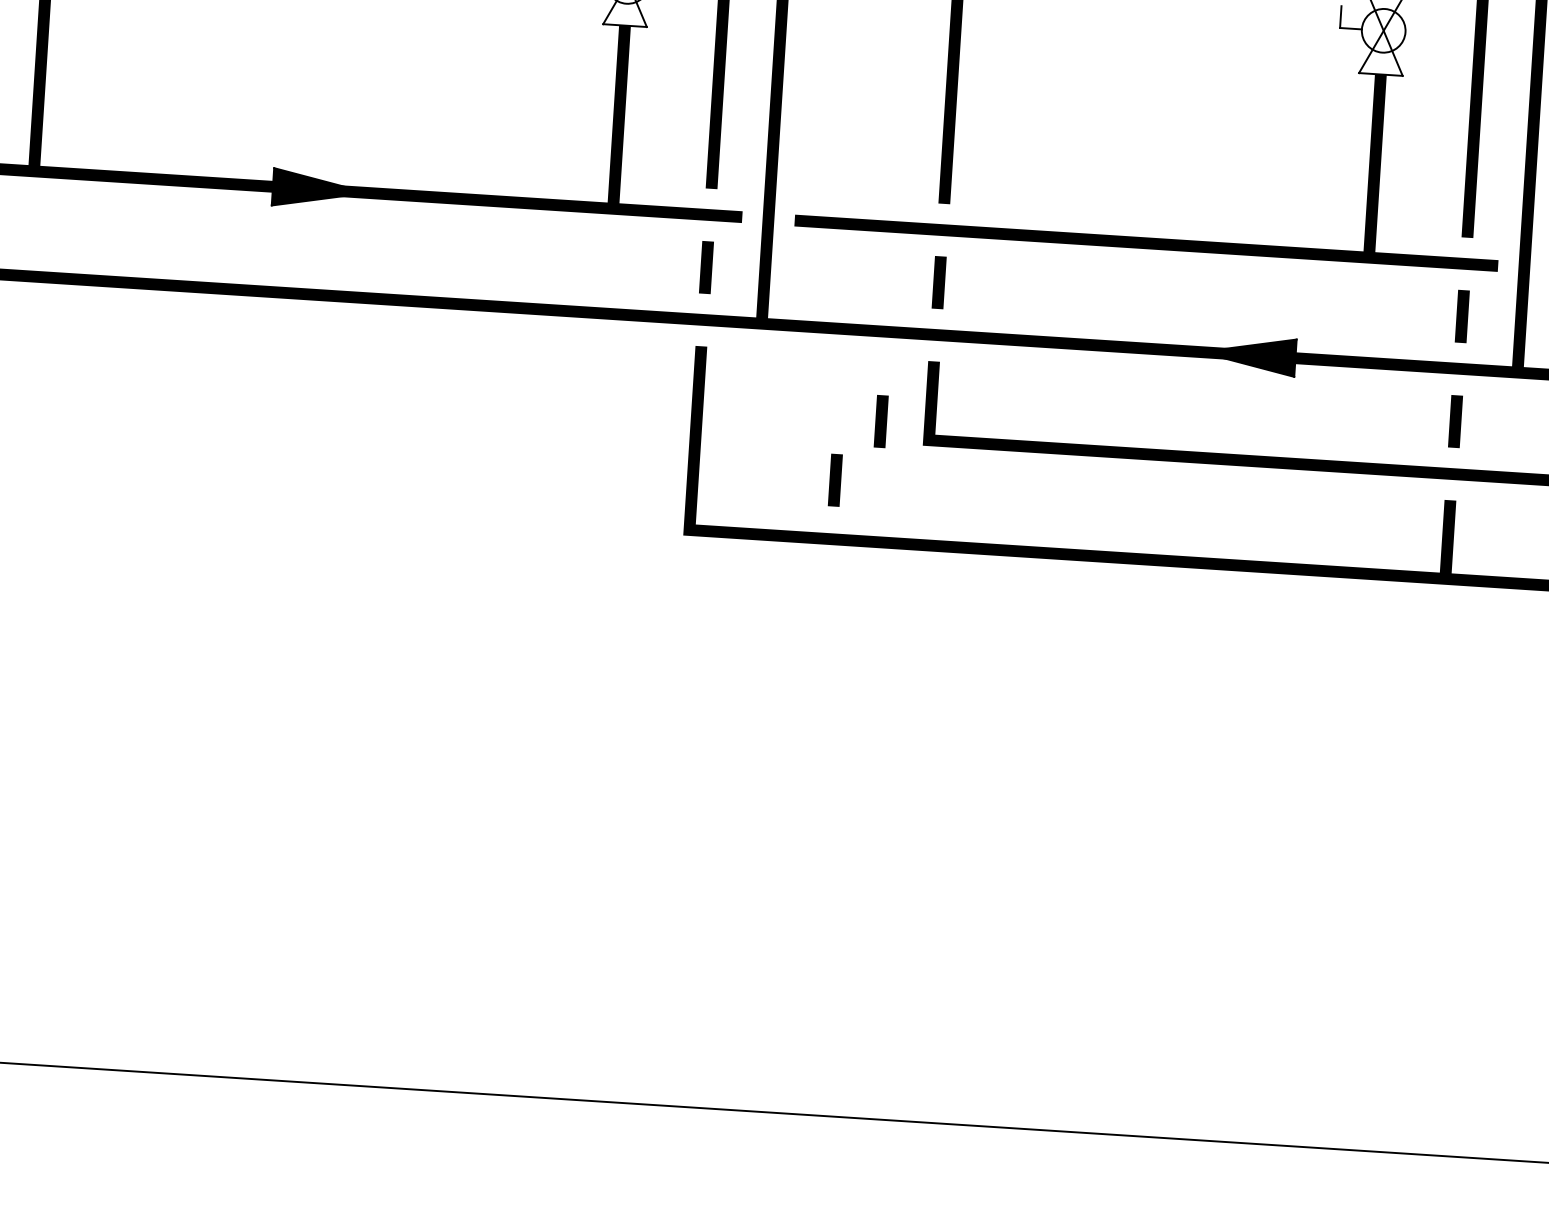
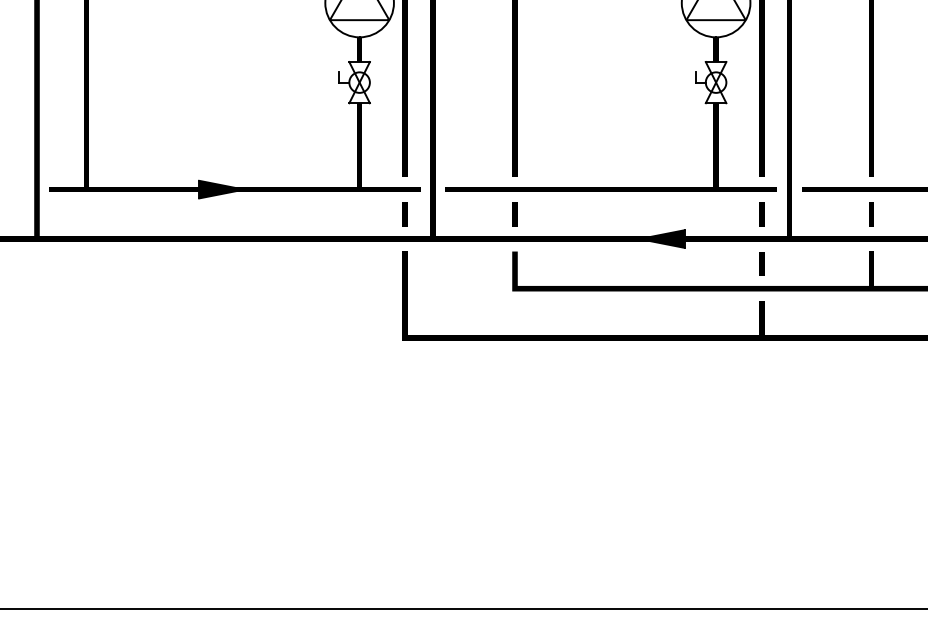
line: (880, 421) -> (491, 281), removed
line: (833, 480) -> (471, 310), removed

